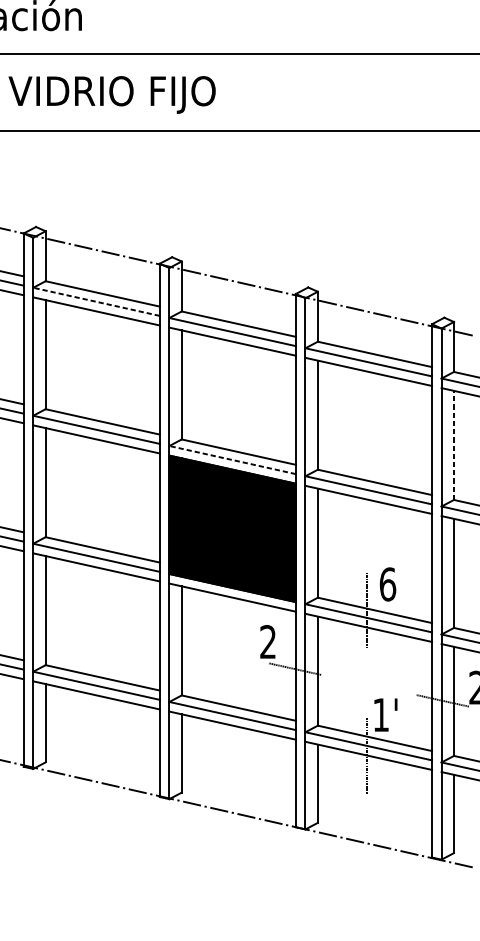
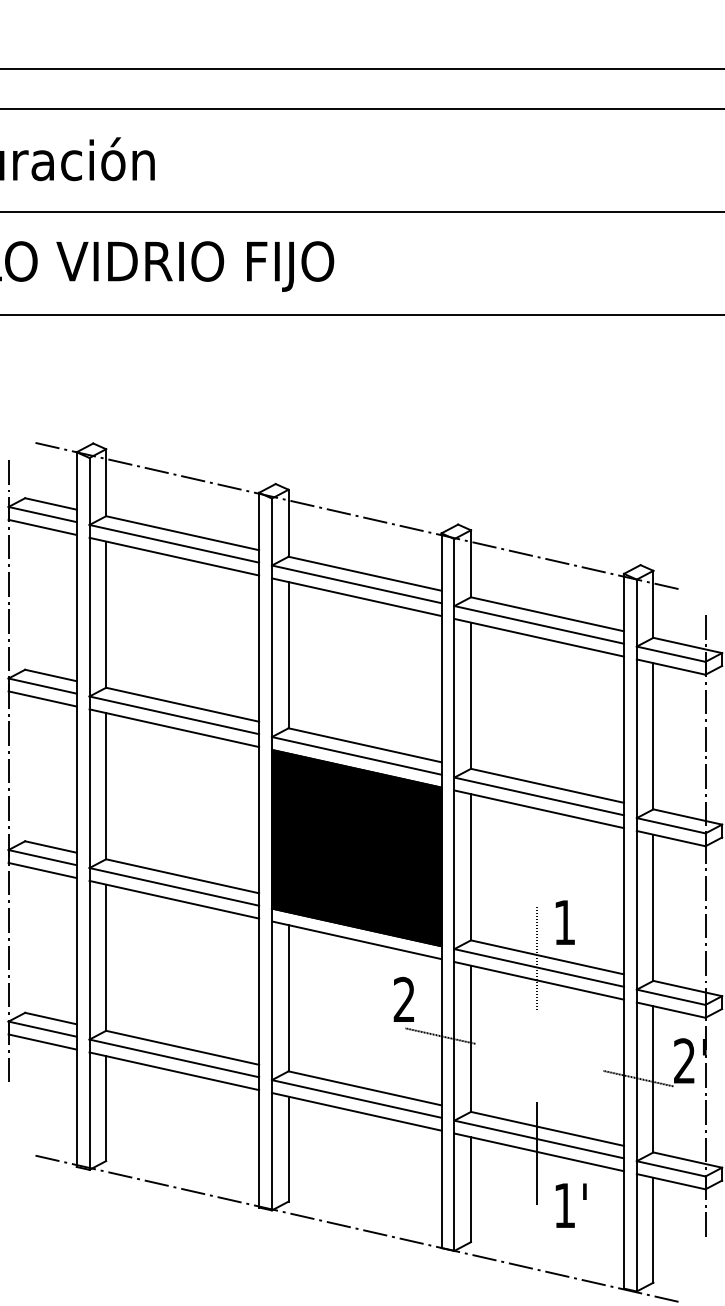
line: (96, 301) -> (174, 543), dashed -> solid
line: (454, 444) -> (653, 735), dashed -> solid
line: (232, 459) -> (356, 755), dashed -> solid
text: (388, 584) -> (565, 922), 6 -> 1
text: (385, 714) -> (570, 1205), moved

